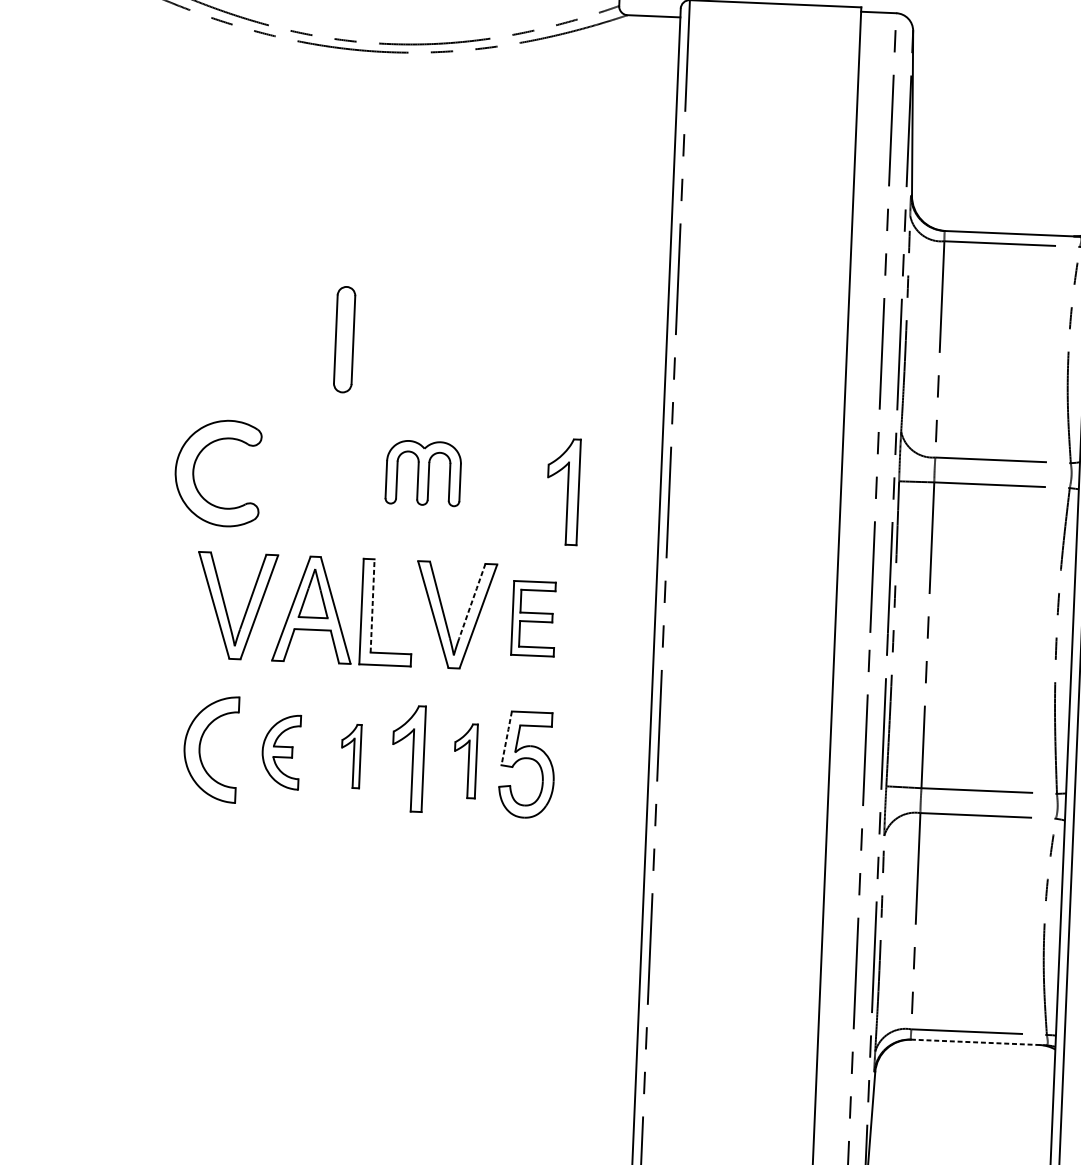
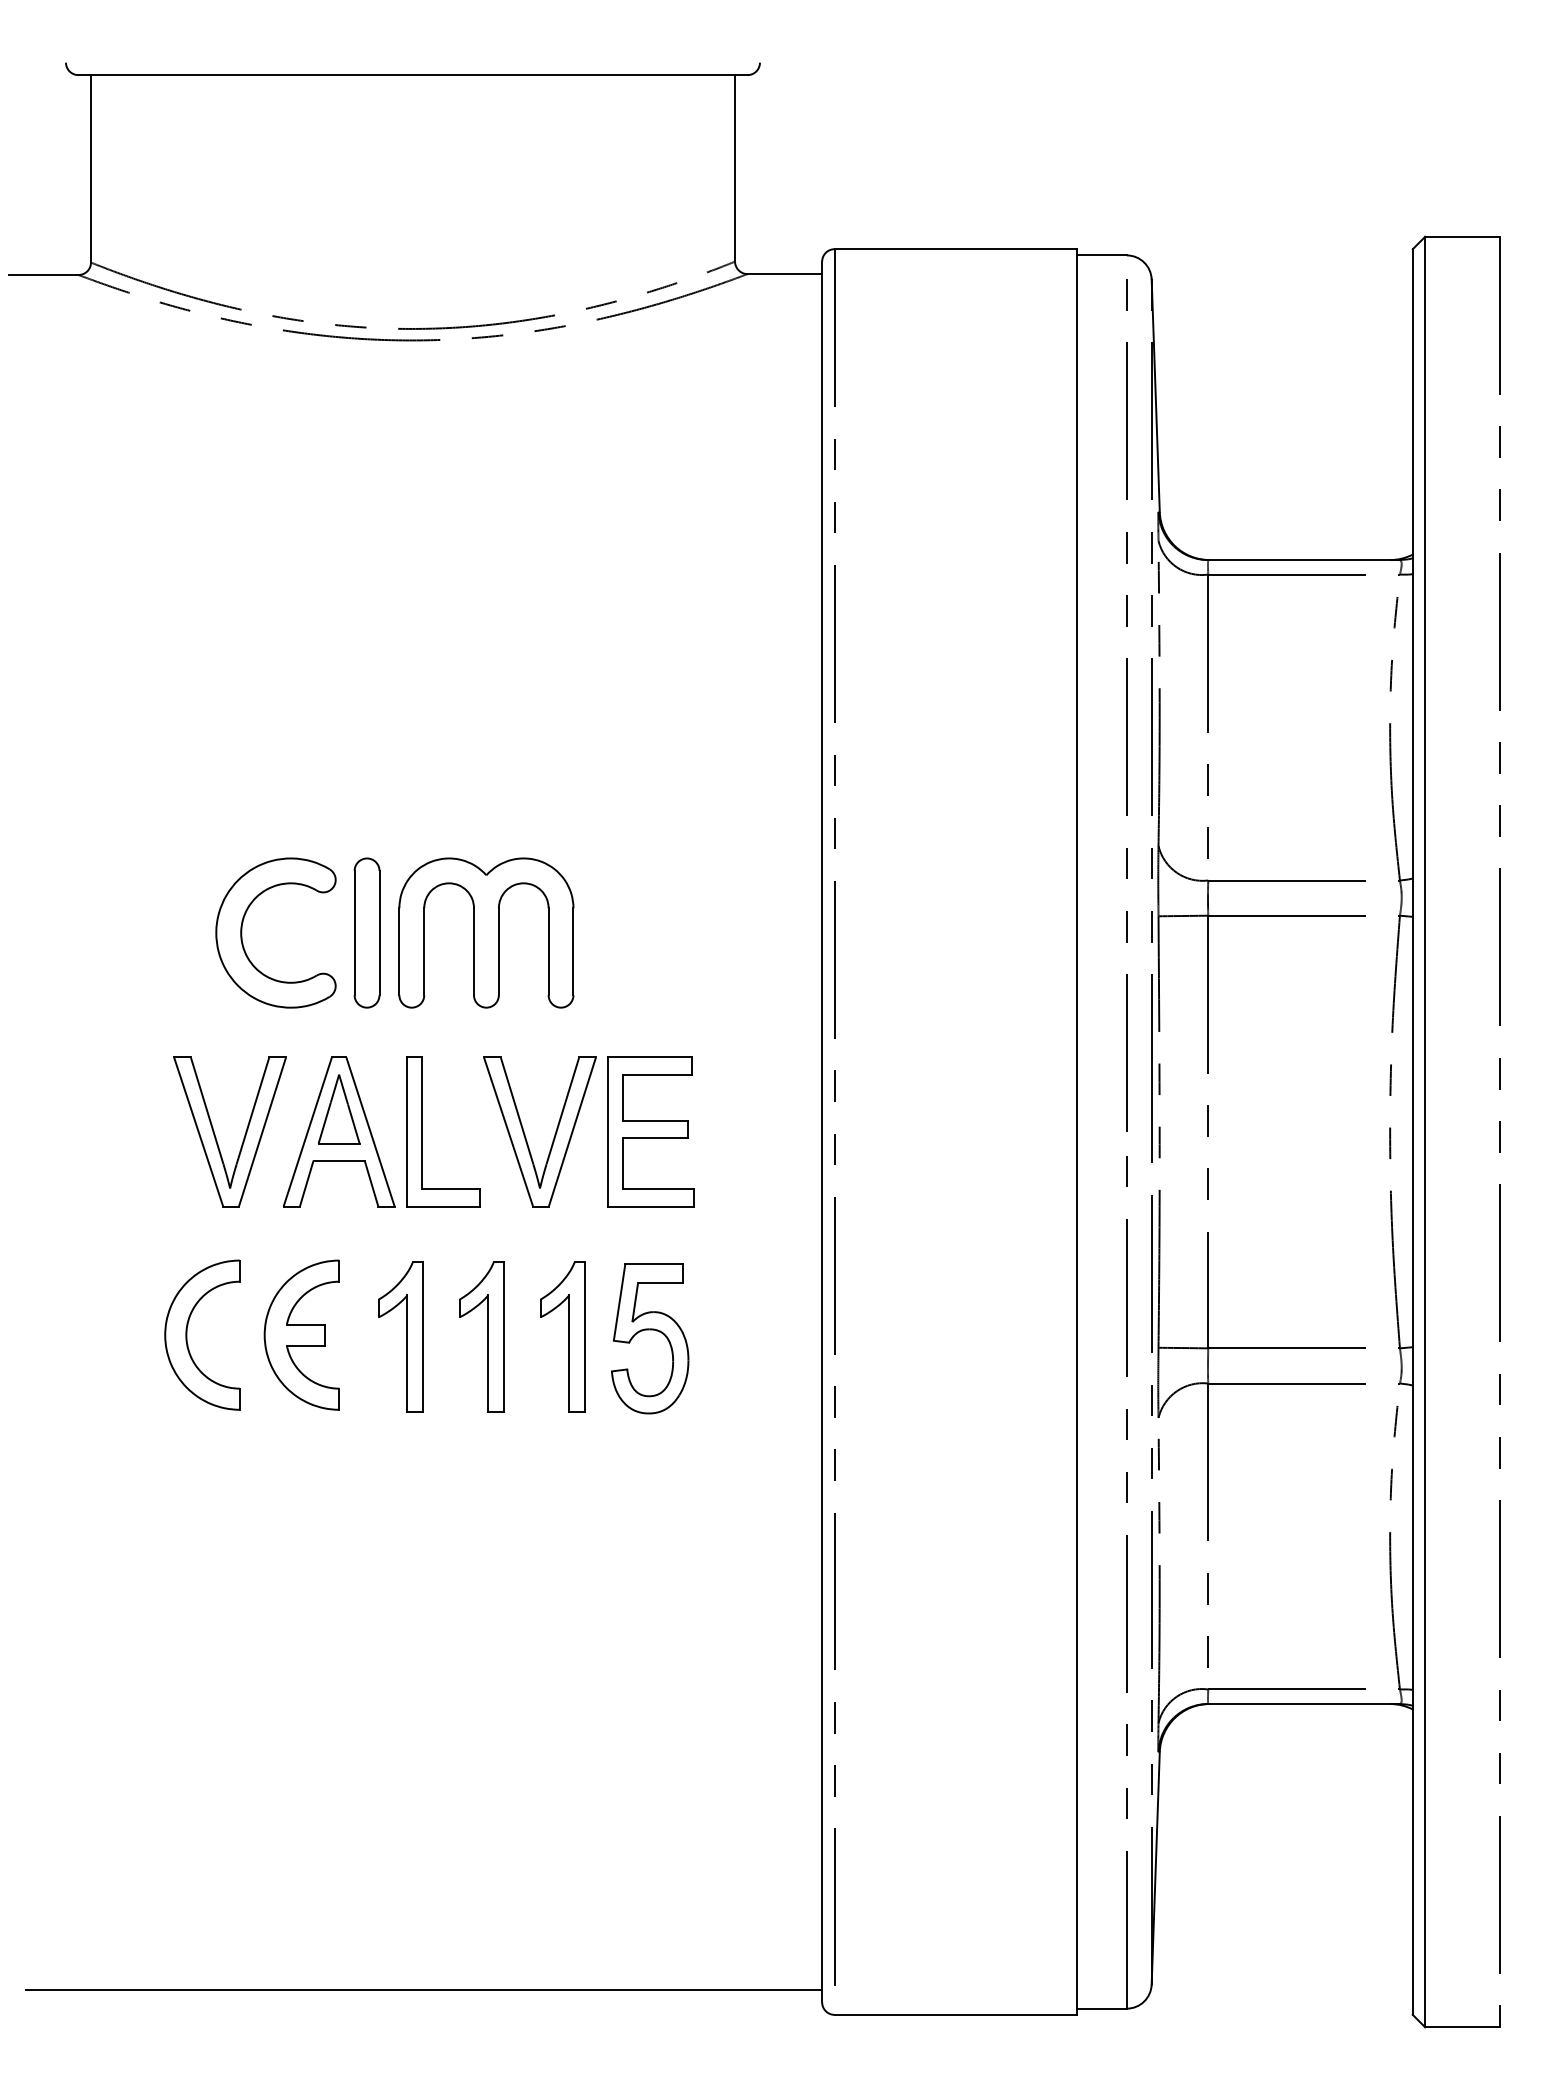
part: (344, 339) -> (366, 932), moved
part: (194, 471) -> (242, 932), moved
part: (423, 472) -> (486, 932), size x1.67
part: (563, 491) -> (684, 950), removed
line: (472, 600) -> (562, 1110), dashed -> solid
line: (372, 606) -> (422, 1123), dashed -> solid
part: (533, 618) -> (650, 1131), size x1.43
line: (506, 738) -> (619, 1302), dashed -> solid
part: (280, 751) -> (301, 1334), size x1.43
part: (350, 755) -> (400, 1336), size x1.67
part: (465, 760) -> (562, 1336), size x1.43
line: (978, 1042) -> (1304, 1704), dashed -> solid

